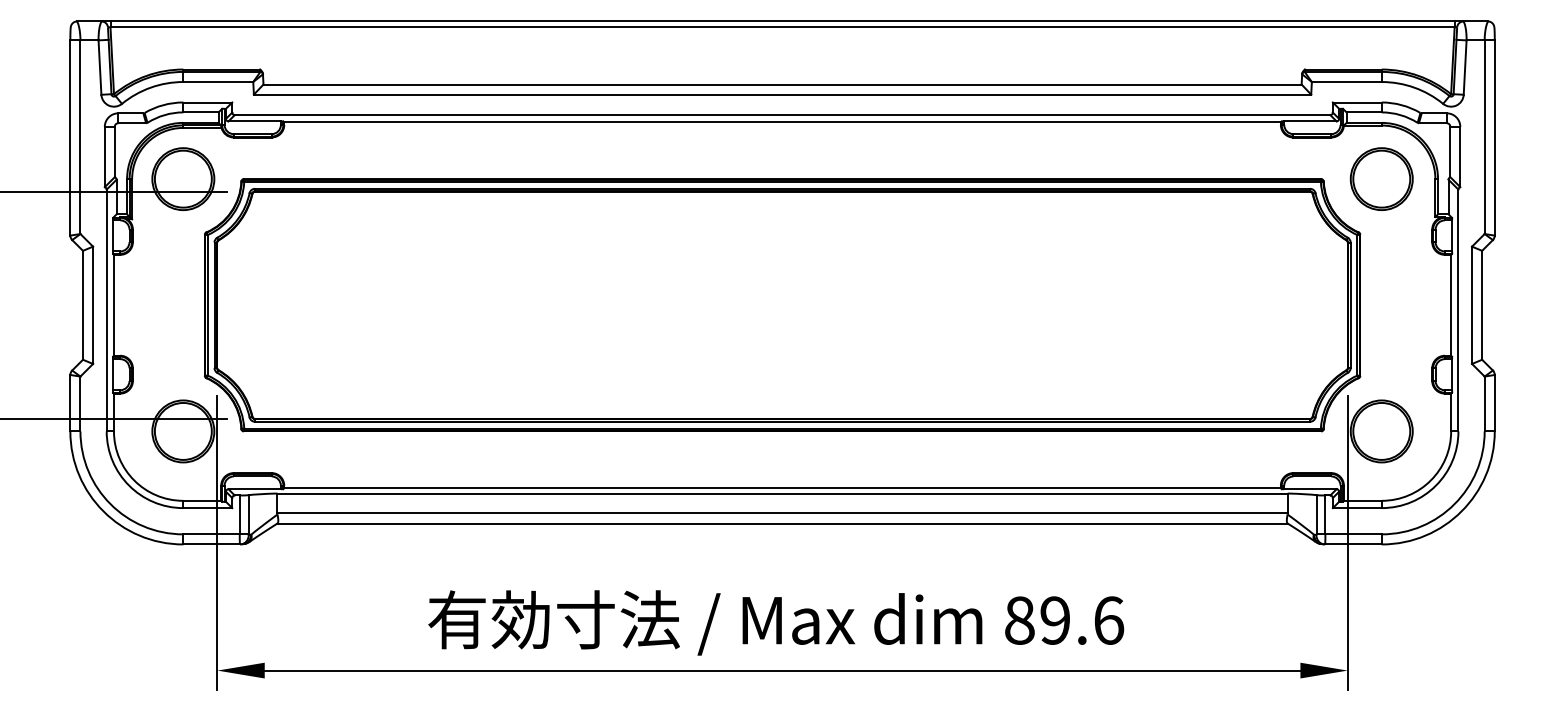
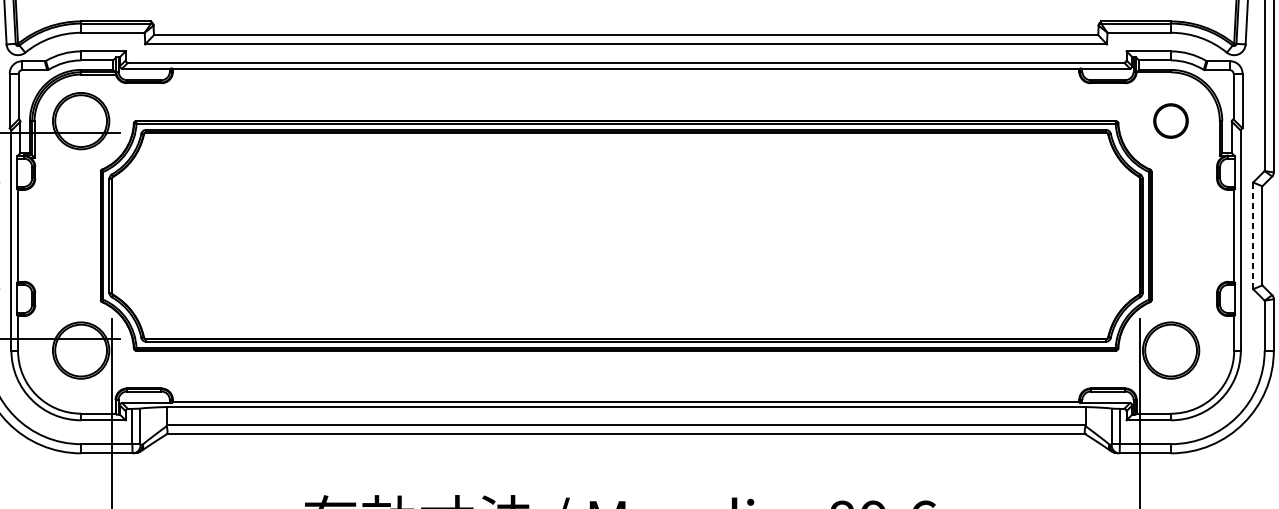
part: (1381, 178) -> (1170, 120), size x0.6
line: (1472, 305) -> (1253, 236), solid -> dashed

